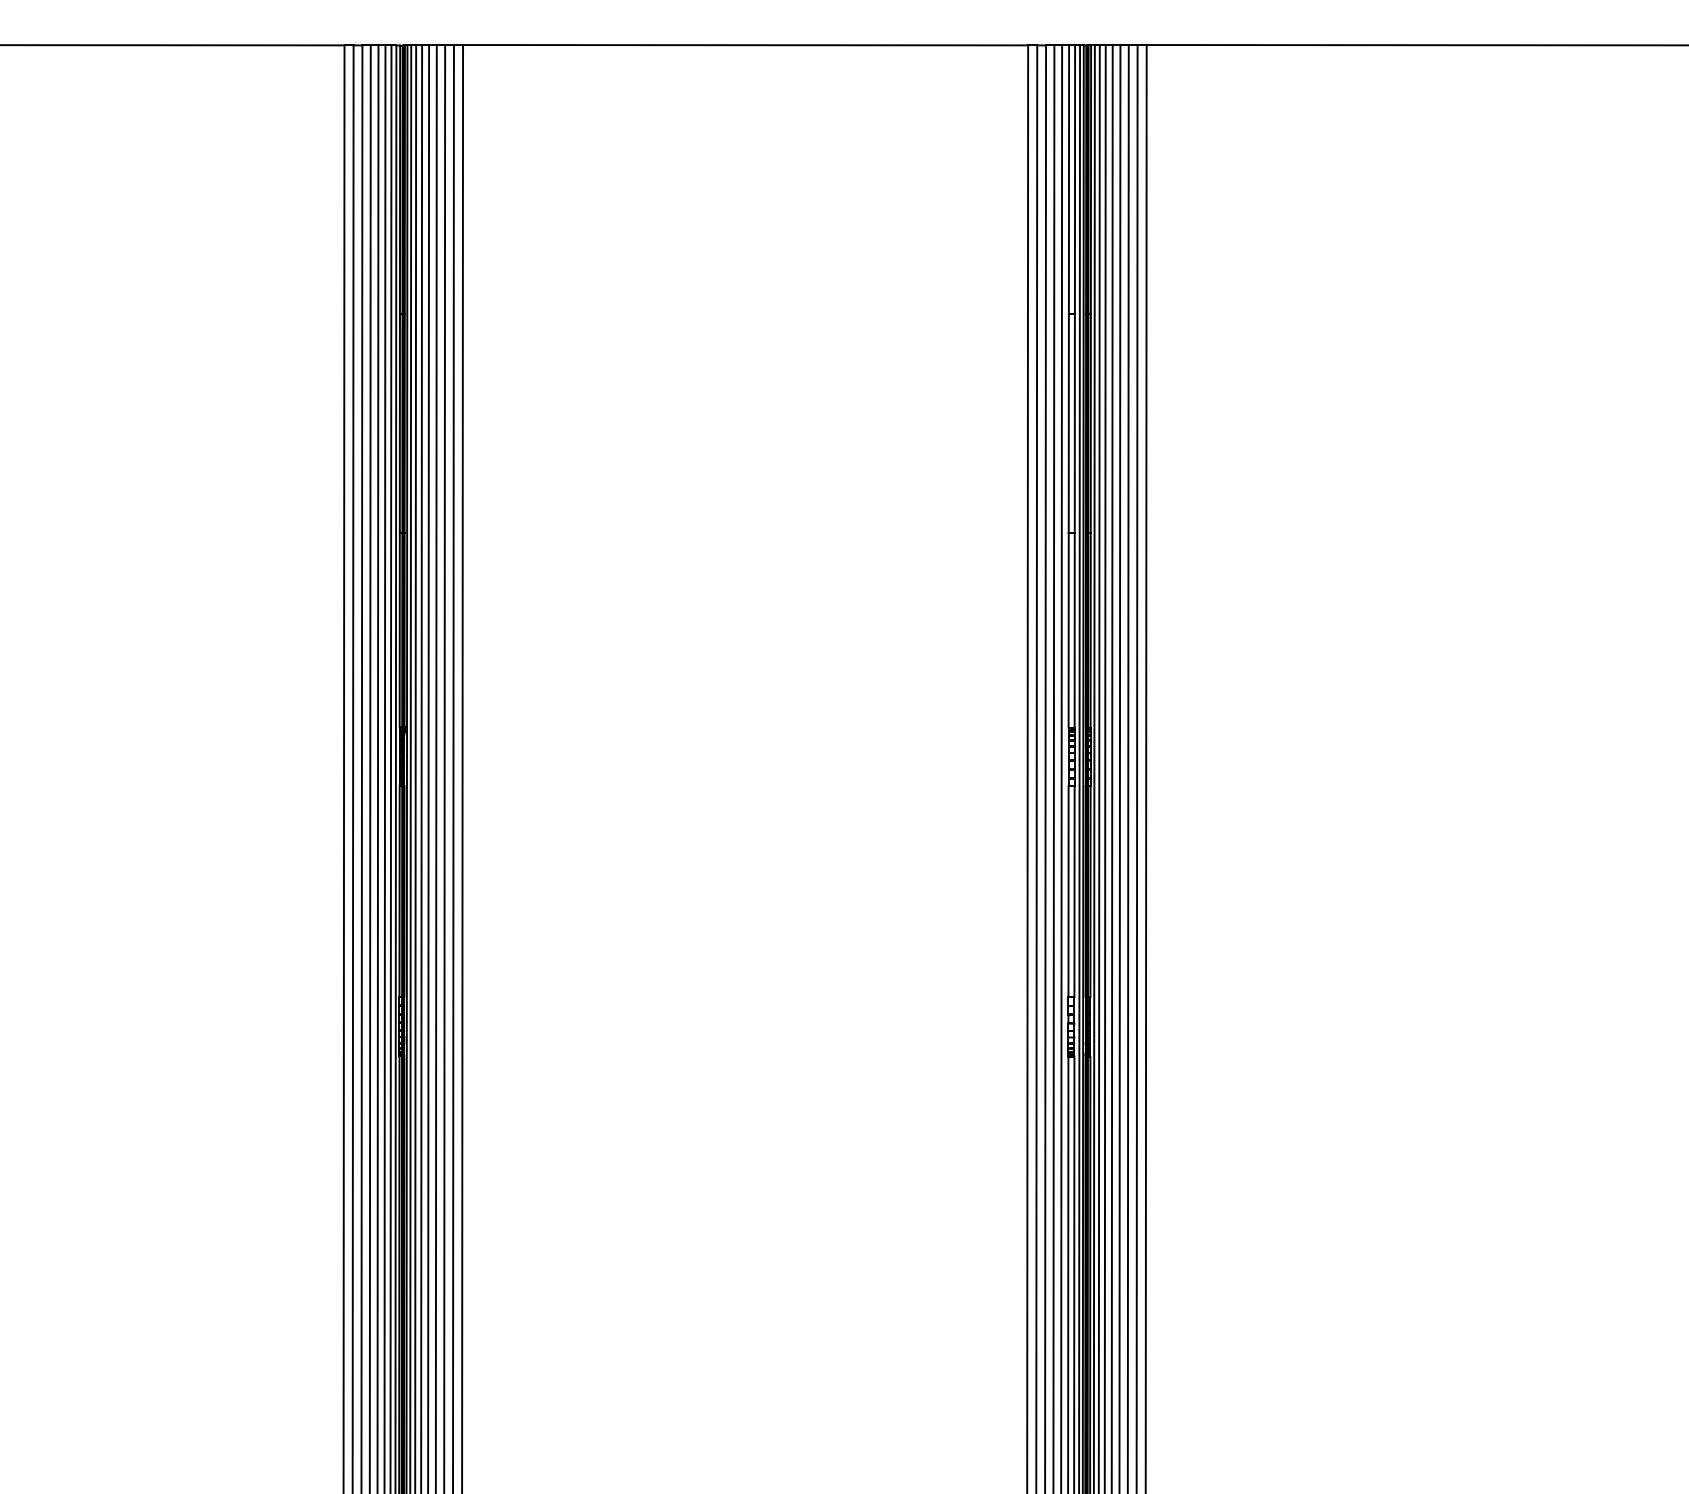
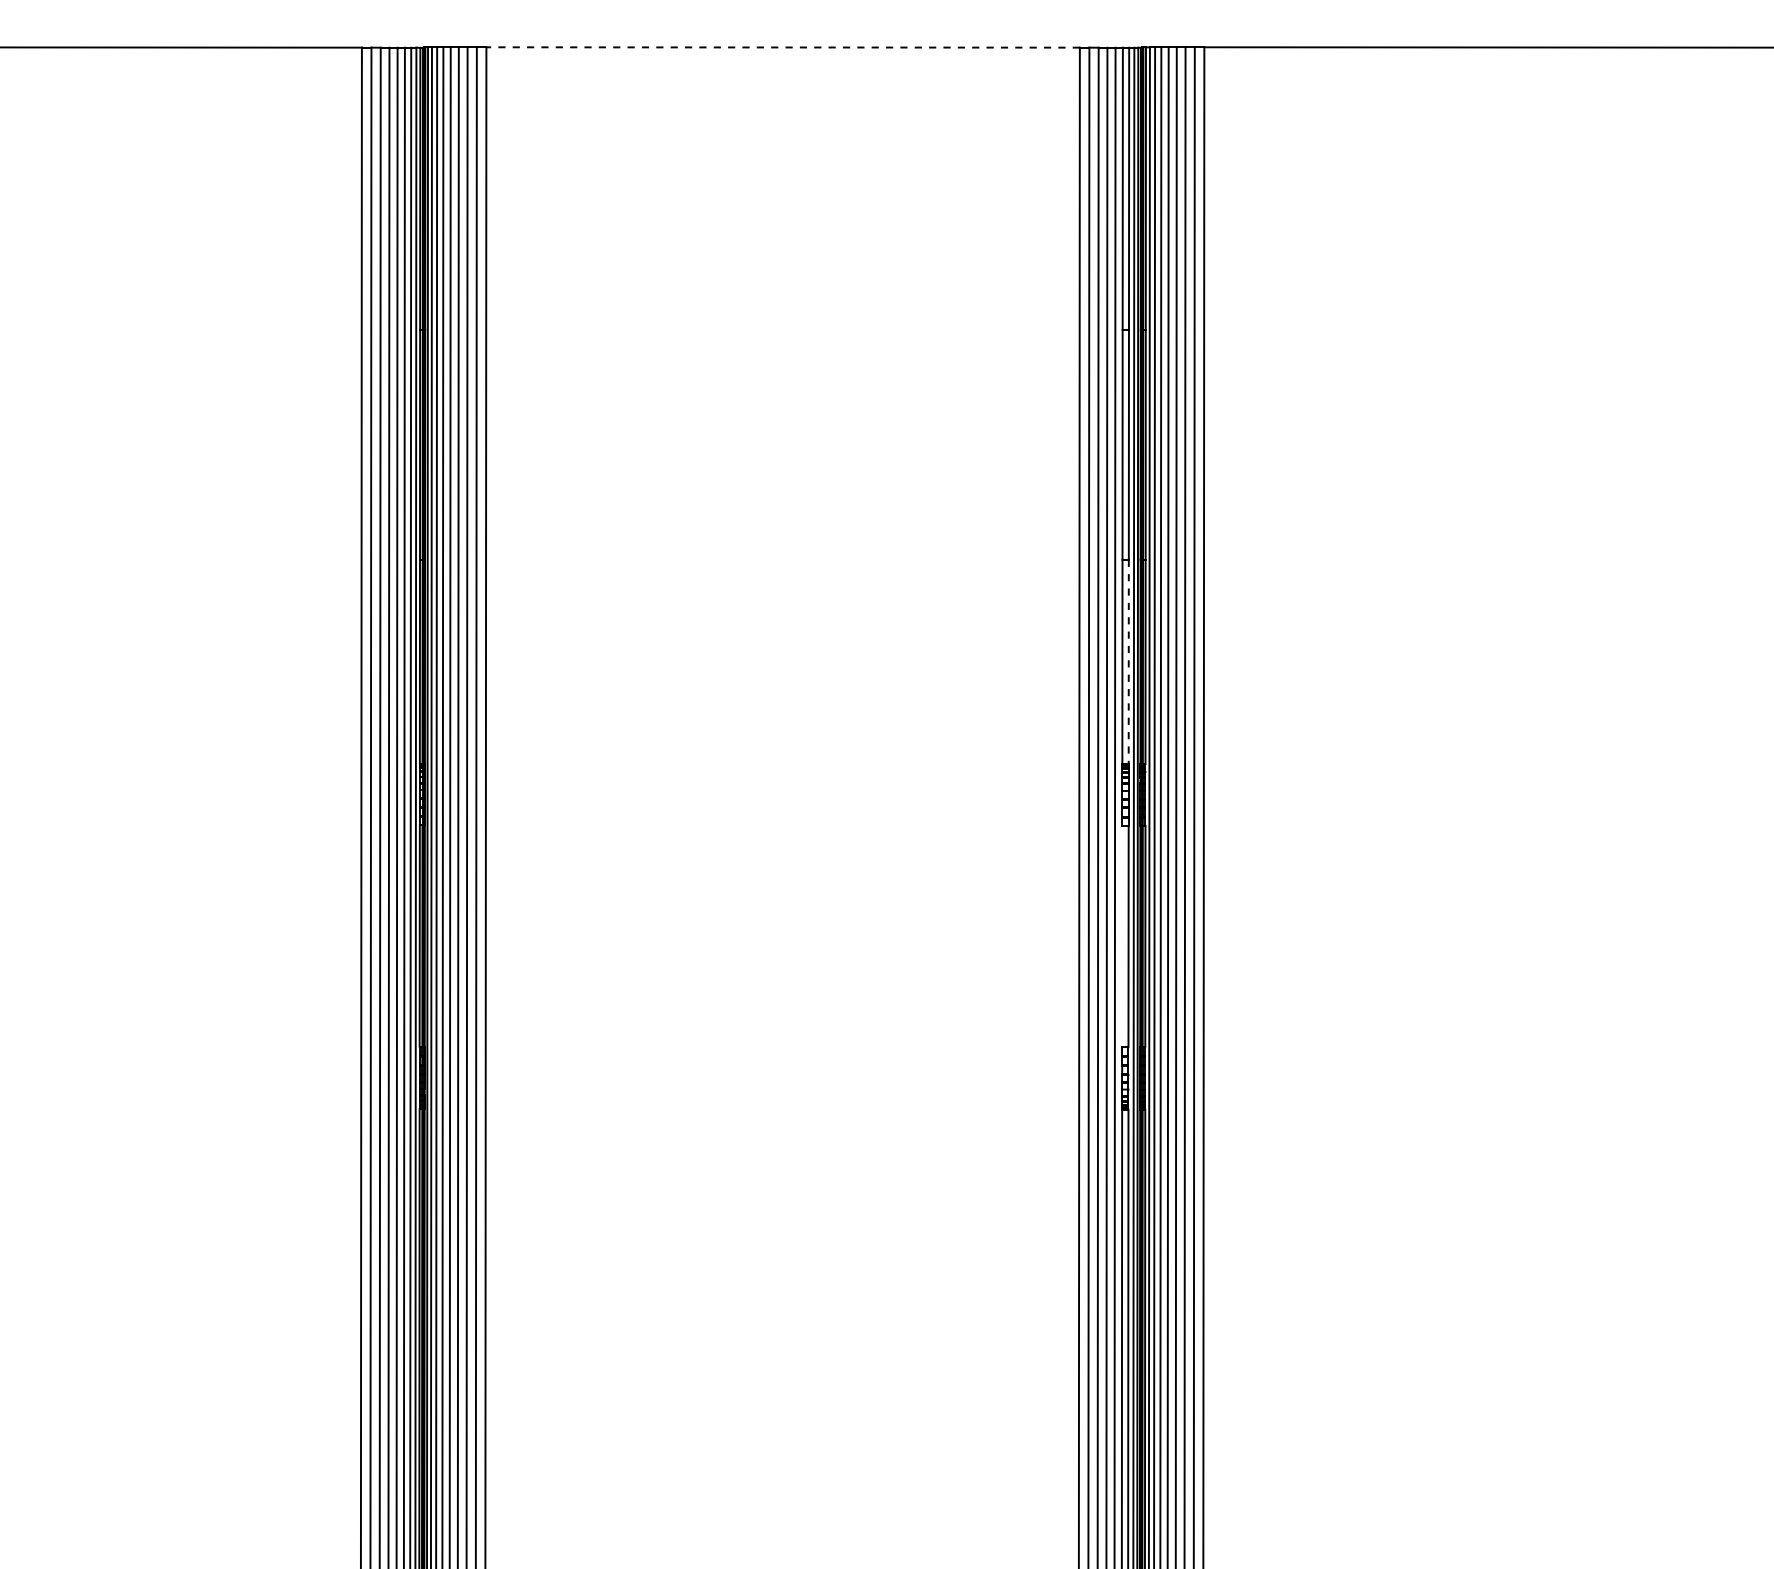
line: (745, 45) -> (783, 47), solid -> dashed
line: (1074, 630) -> (1128, 662), solid -> dashed
line: (1068, 891) -> (1122, 936), removed

